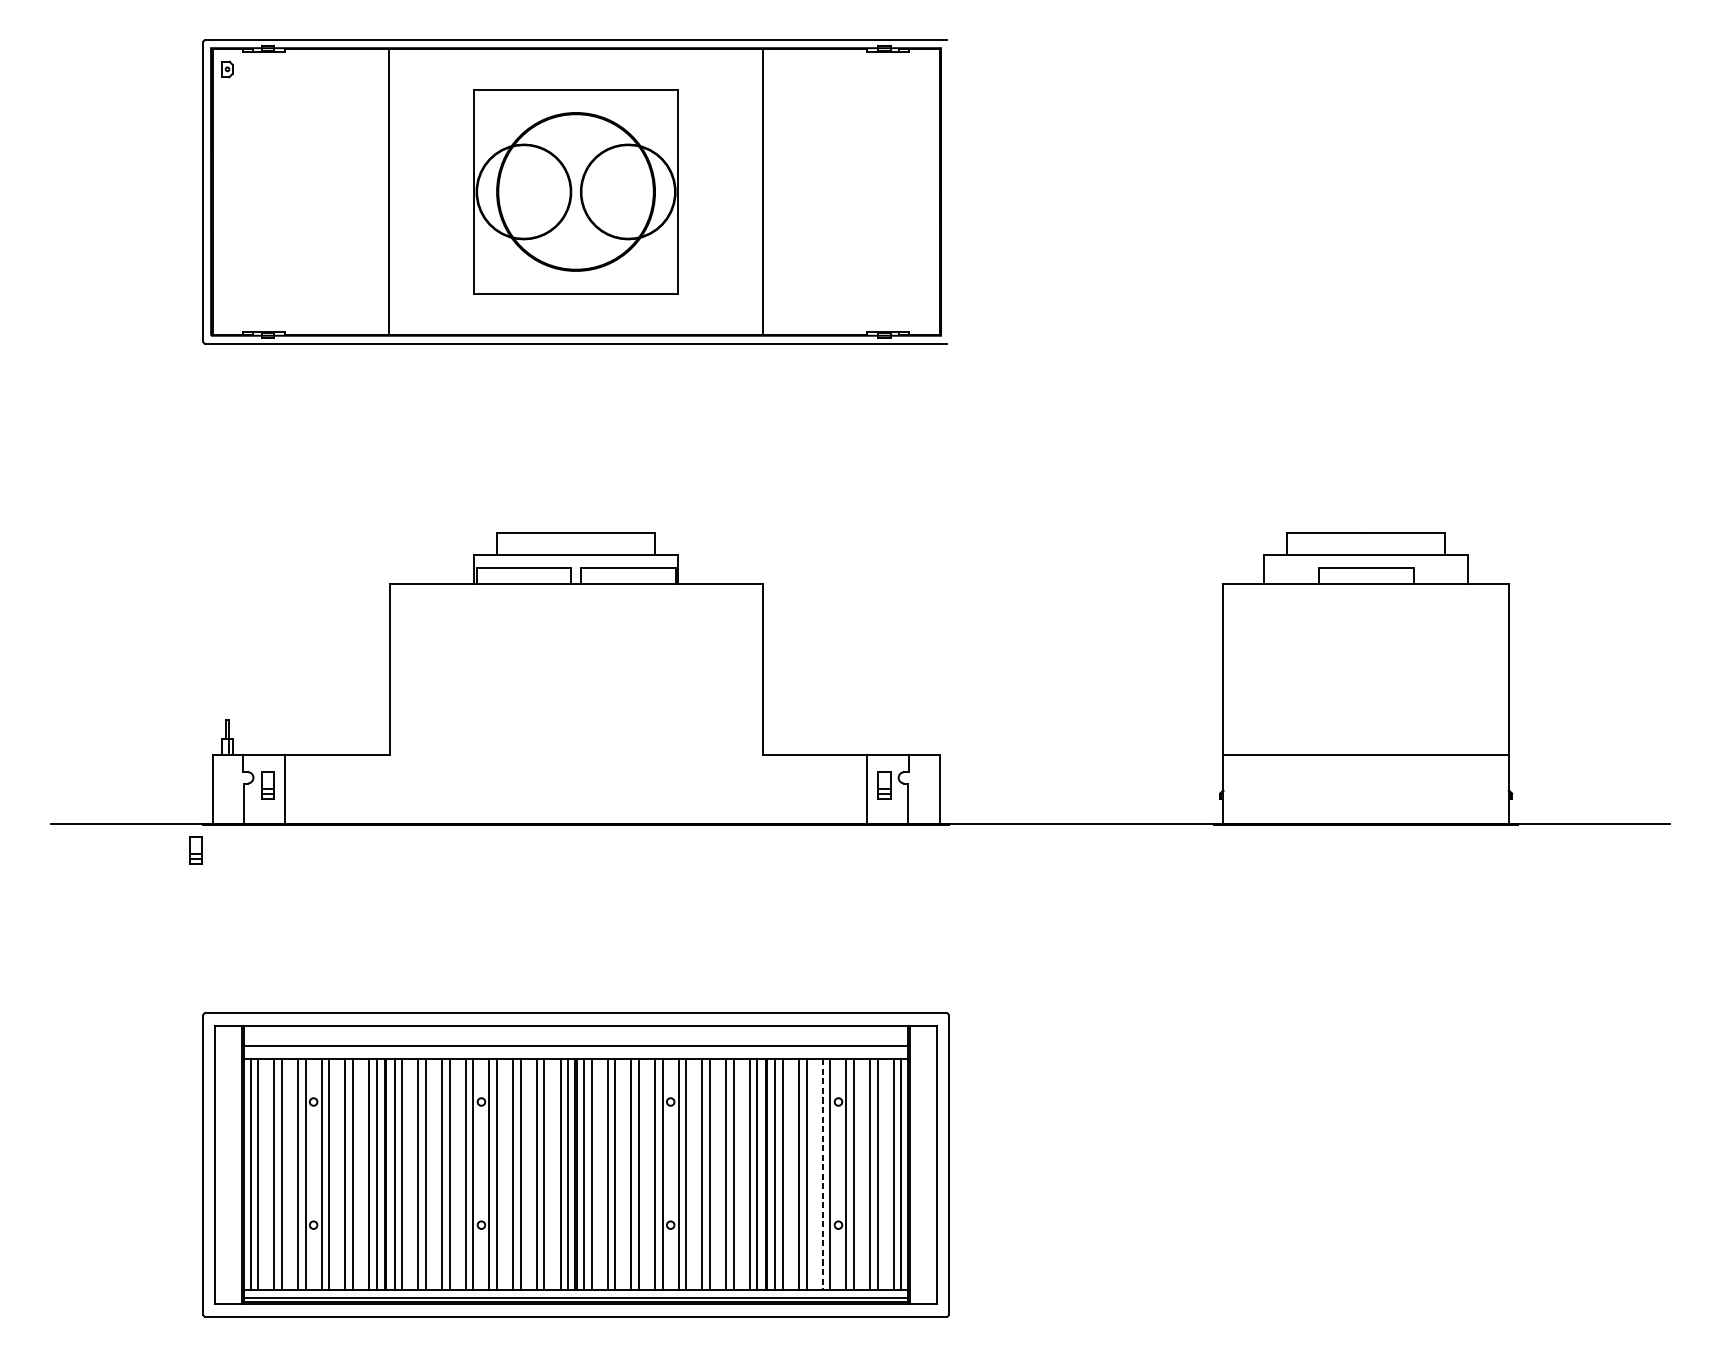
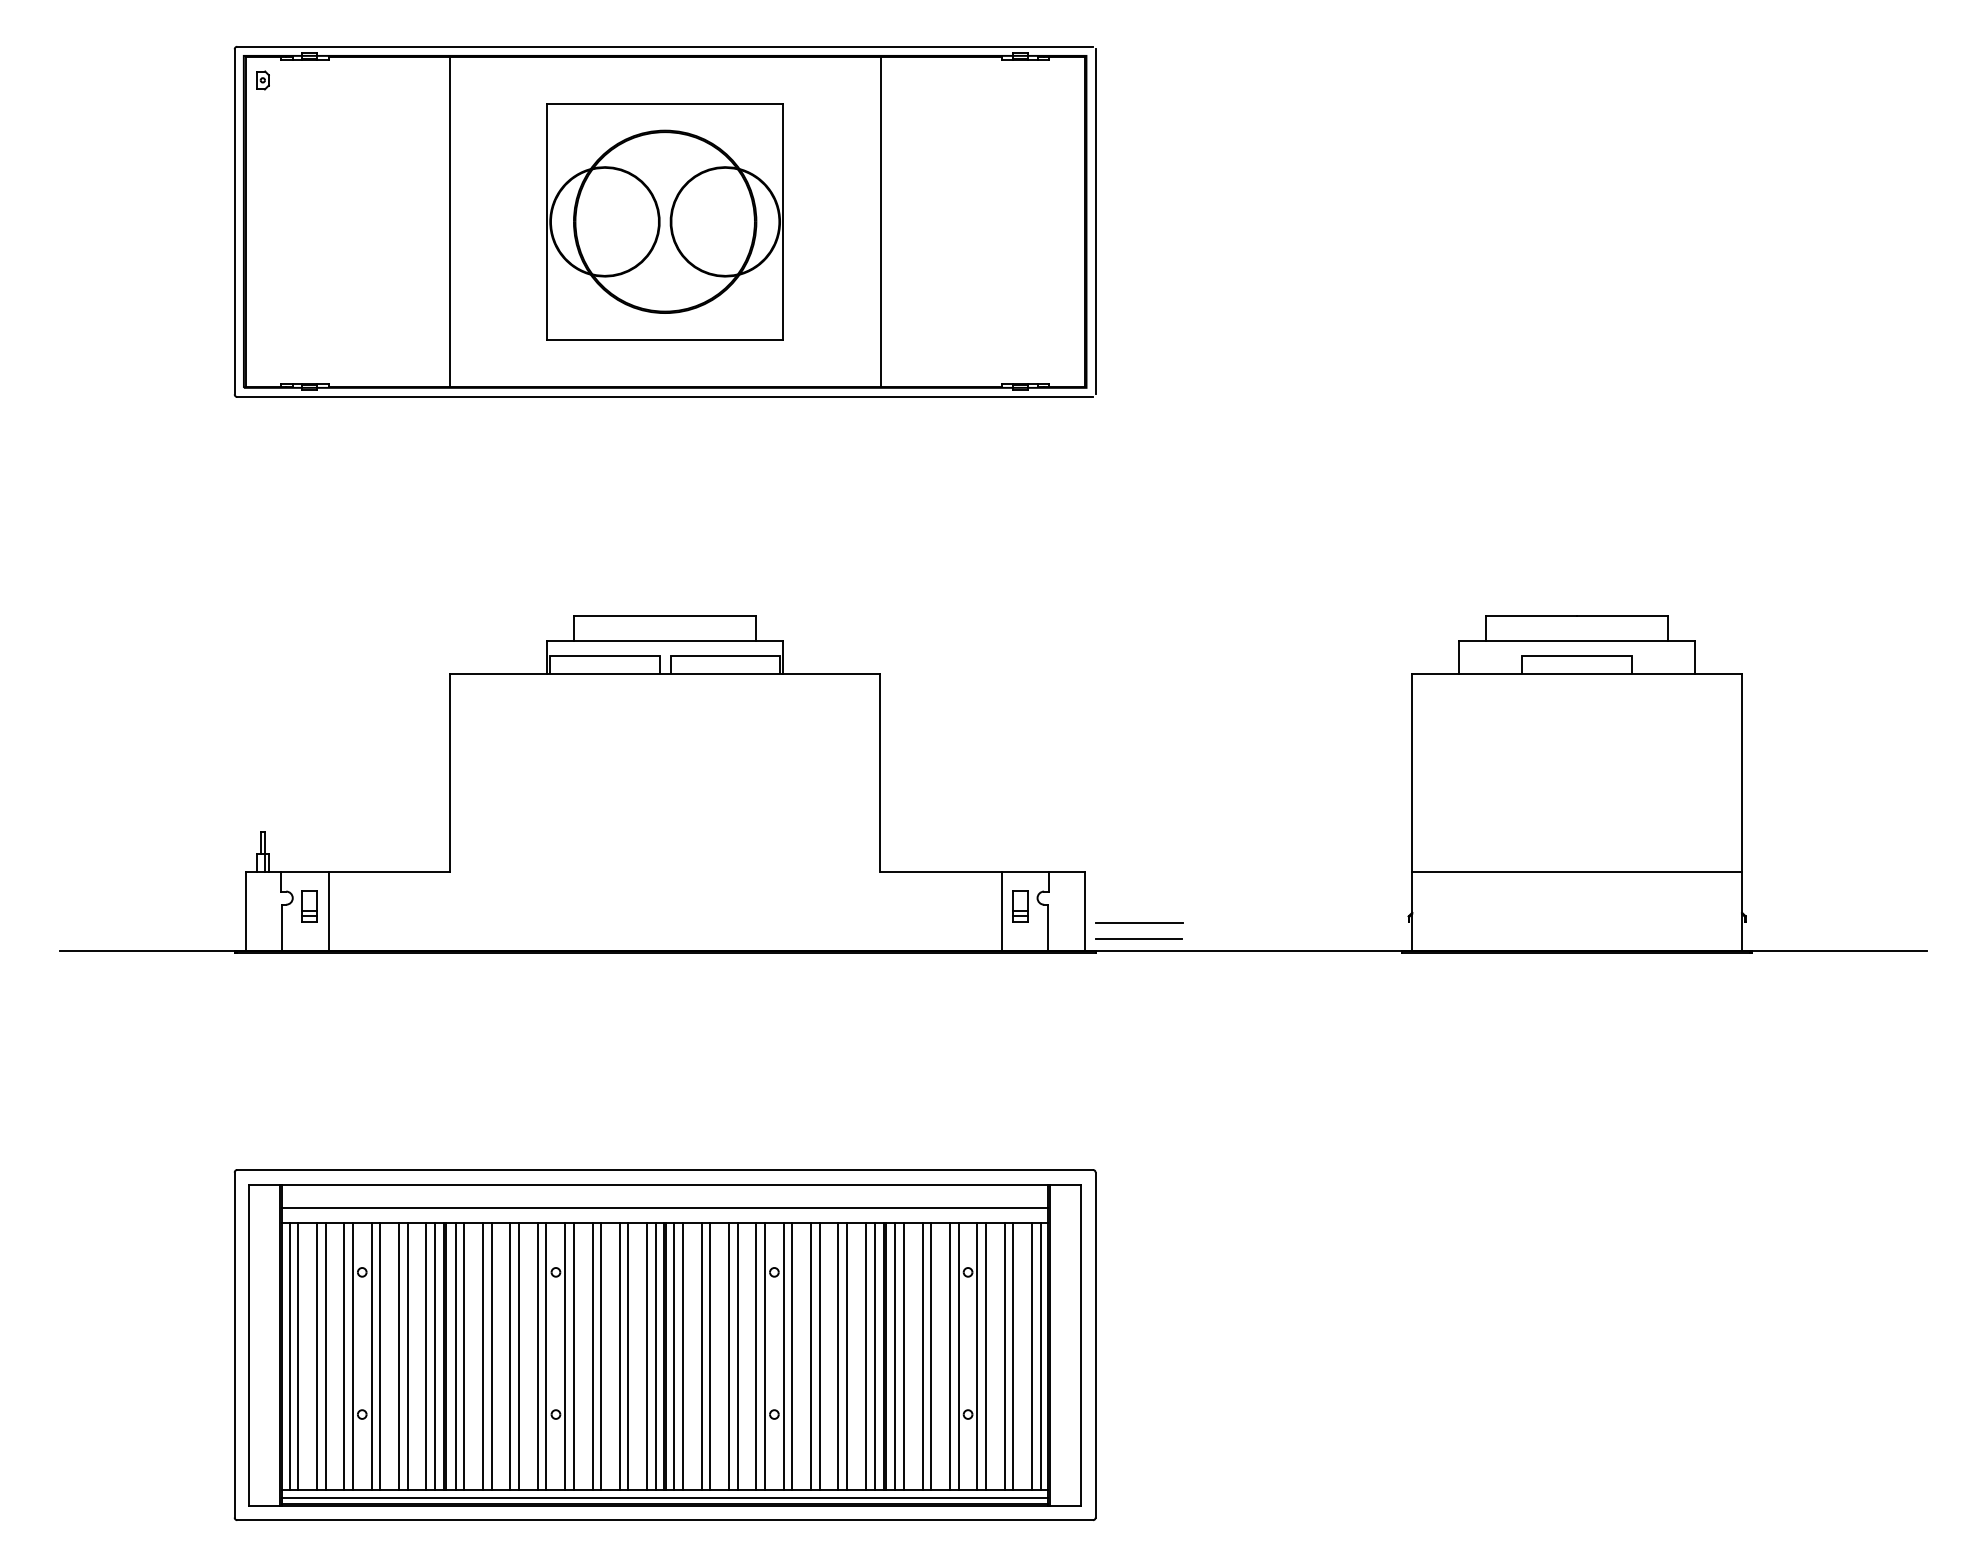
line: (948, 191) -> (1095, 221), added
line: (986, 799) -> (1139, 923), added
line: (986, 813) -> (1138, 939), added
part: (196, 850) -> (226, 981), removed
line: (822, 1174) -> (949, 1356), dashed -> solid

